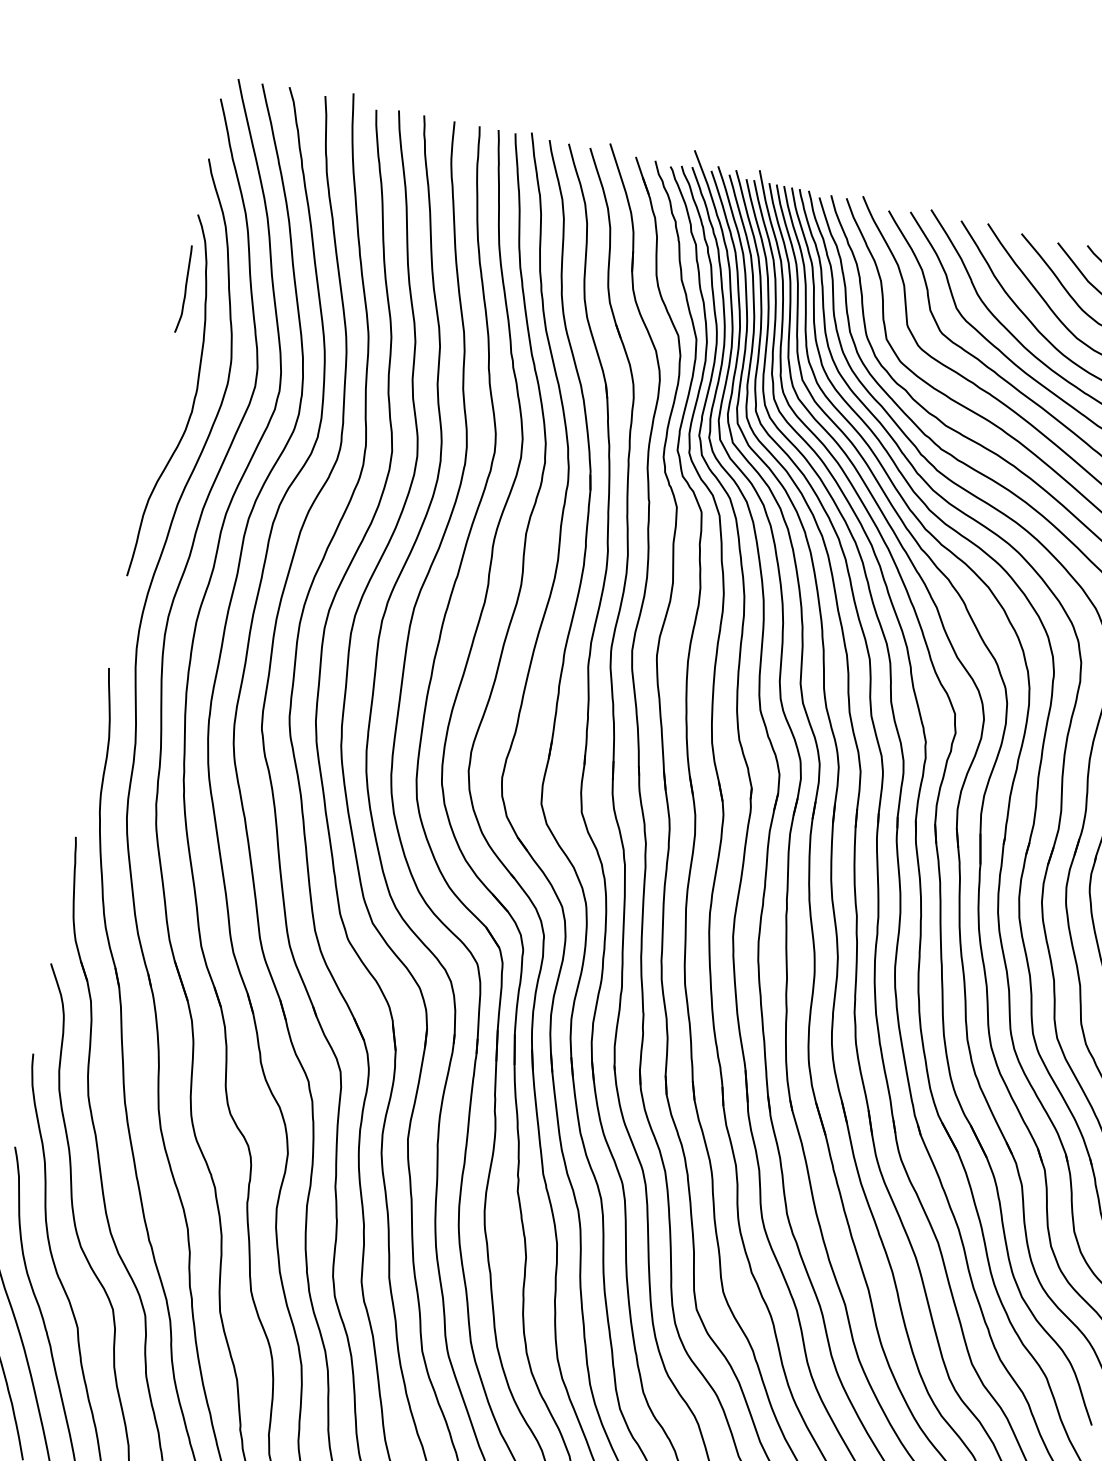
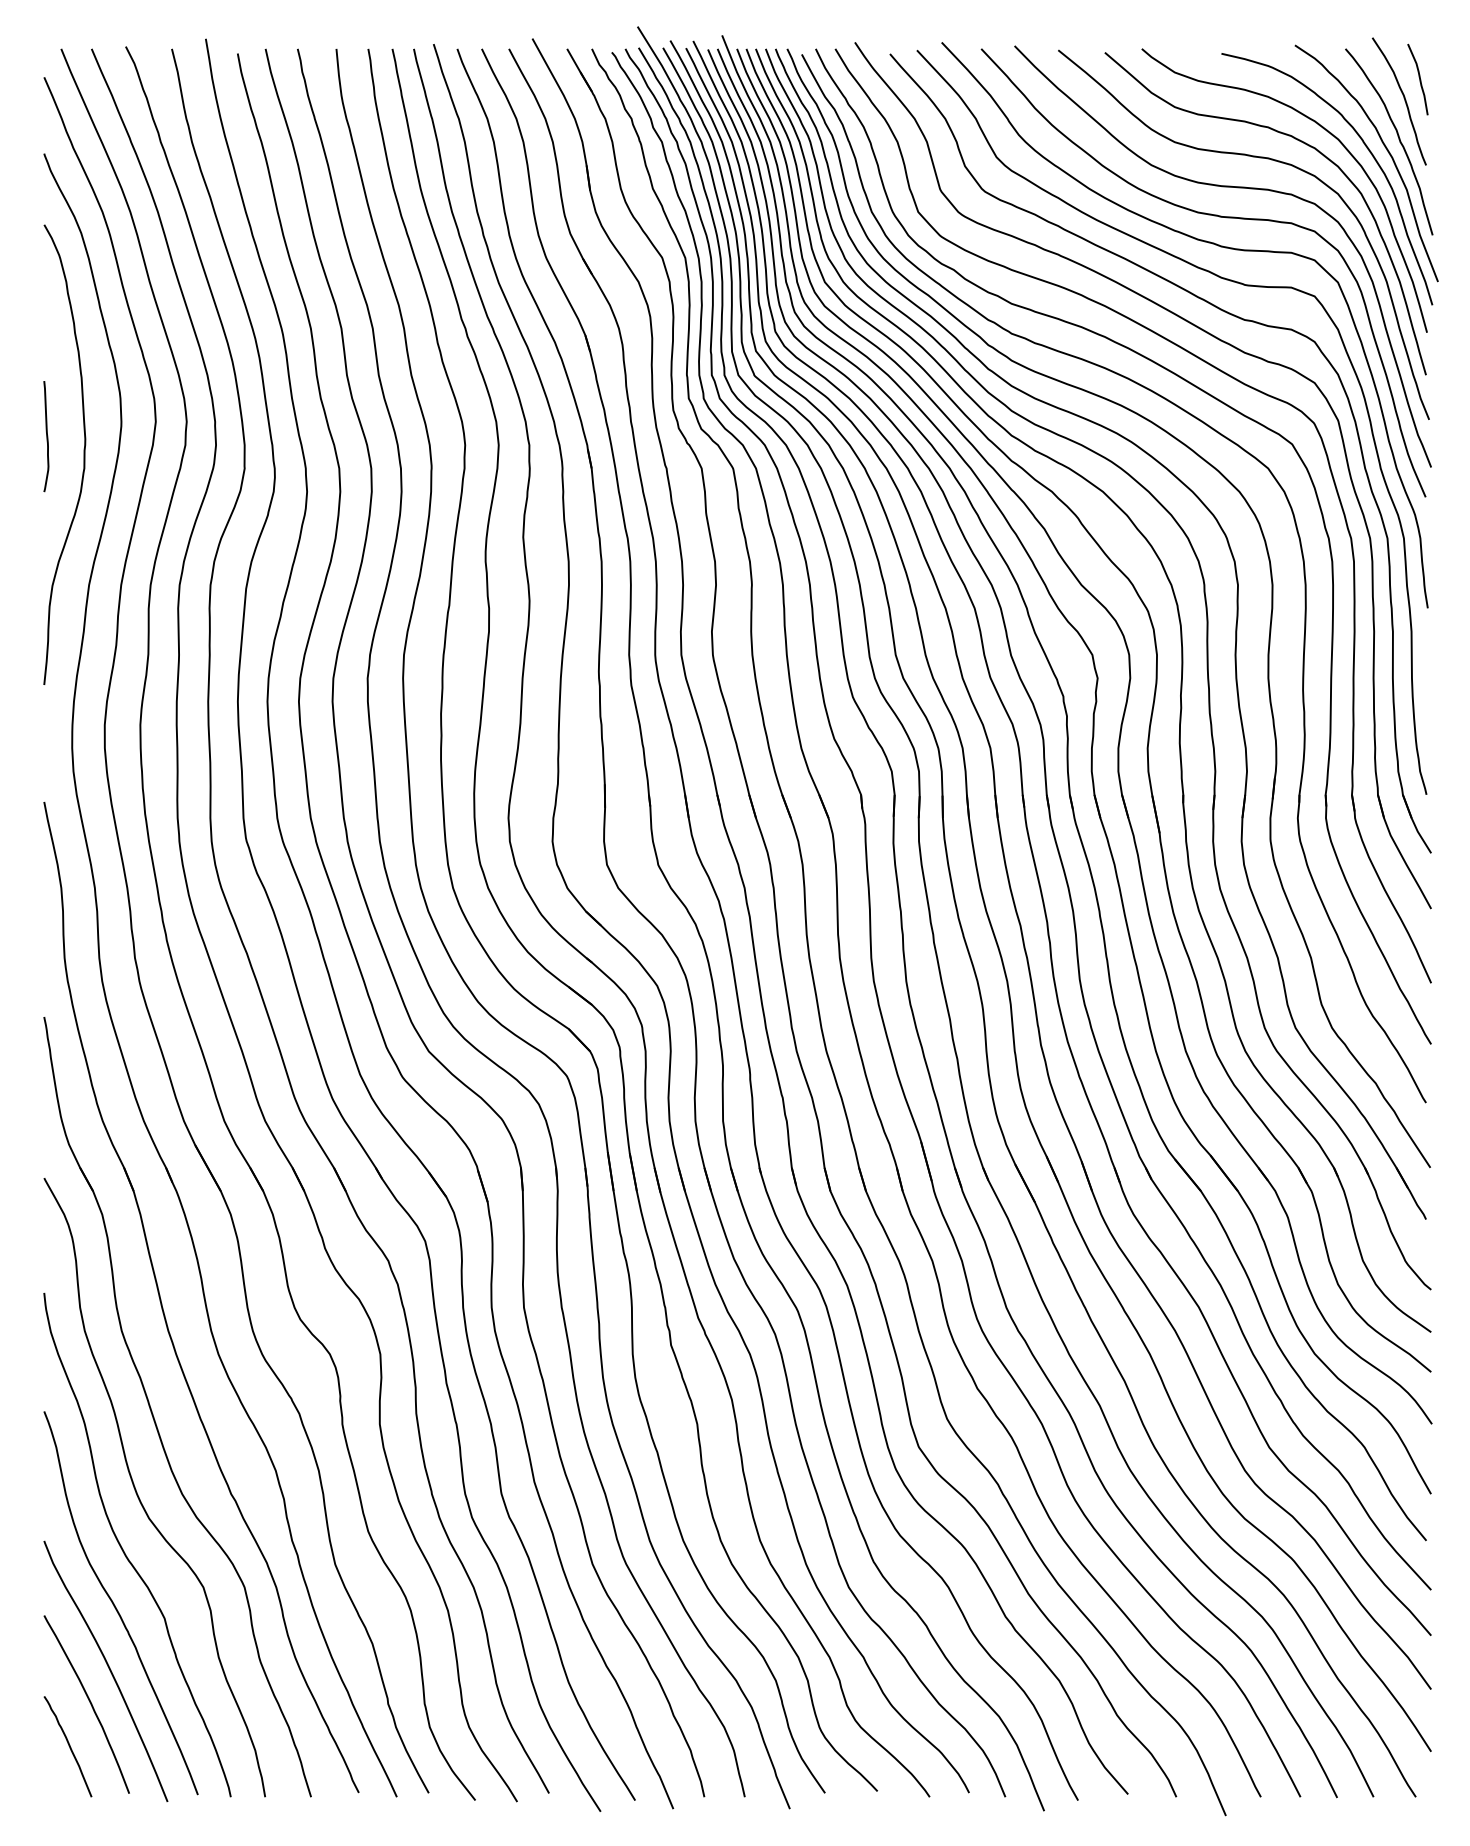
curve: (185, 289) -> (46, 436), moved

